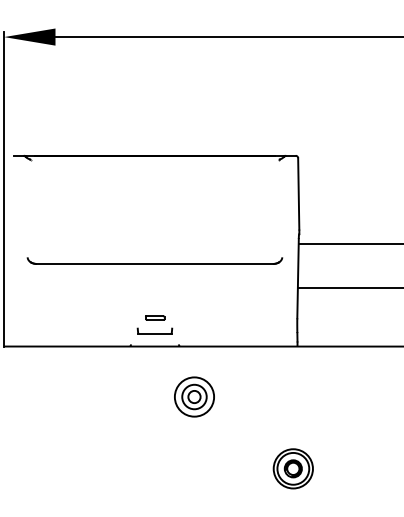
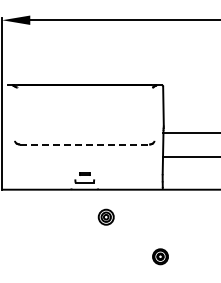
line: (154, 263) -> (84, 144), solid -> dashed
part: (192, 395) -> (105, 216), size x0.7
part: (293, 468) -> (160, 256), size x0.7

